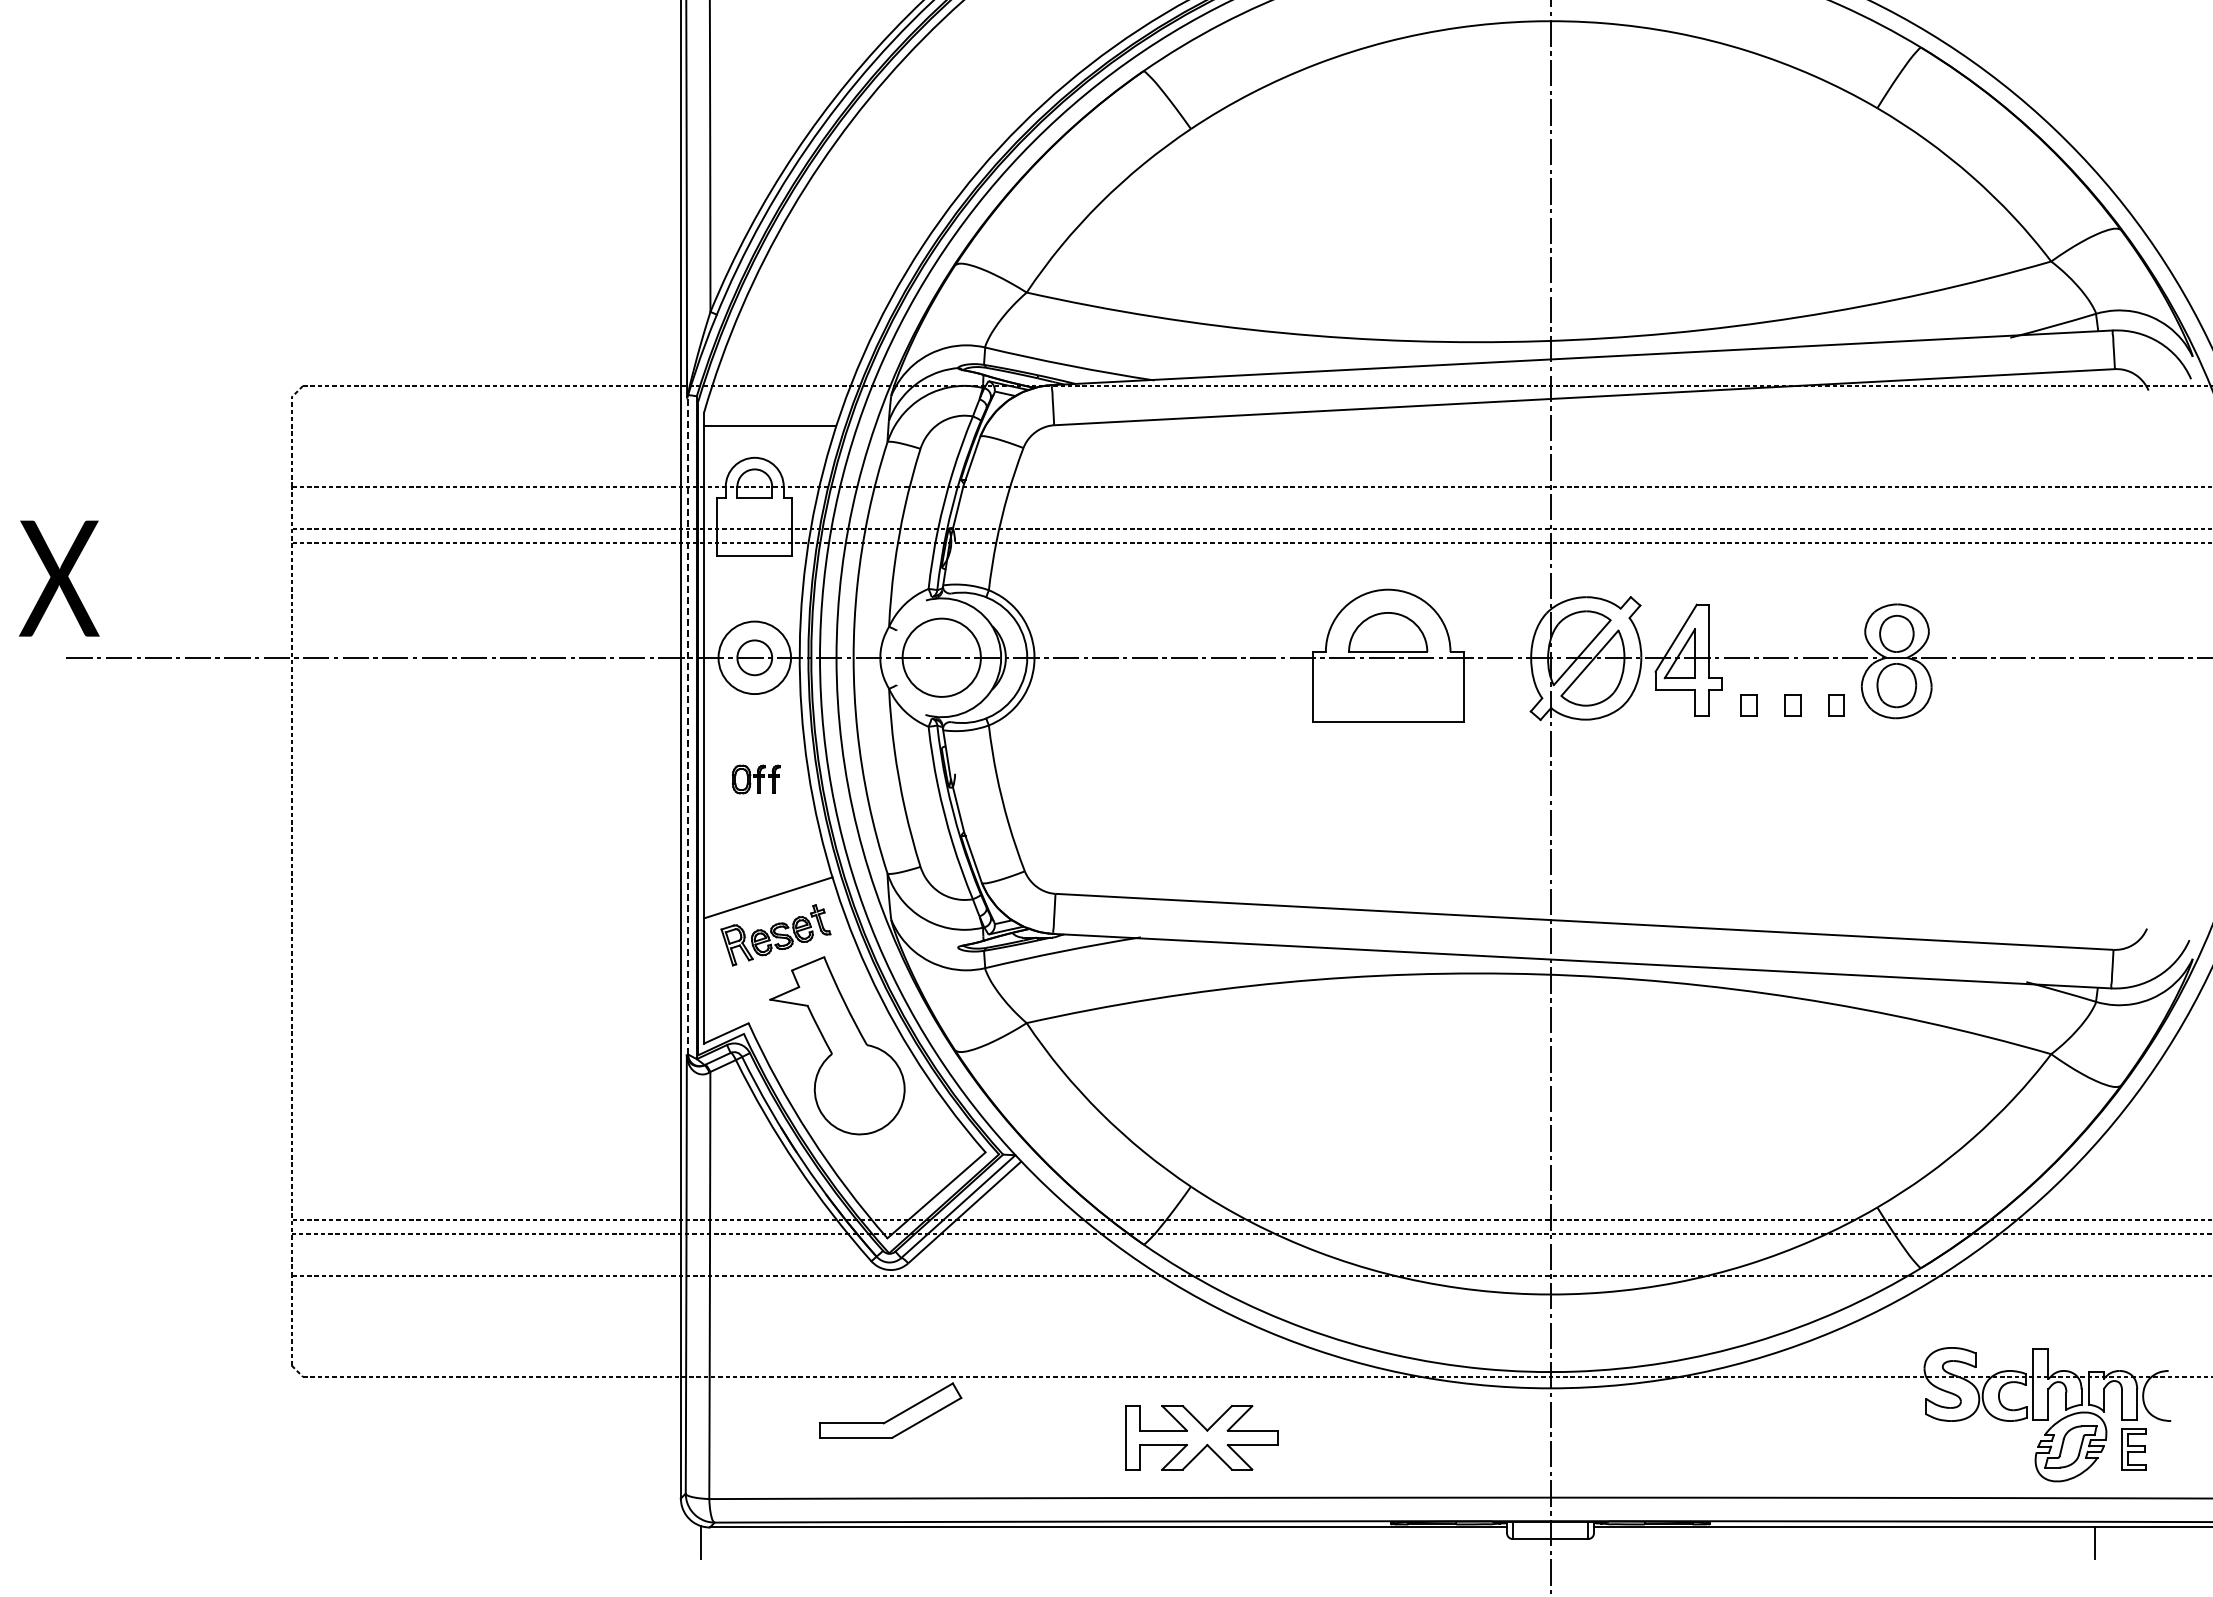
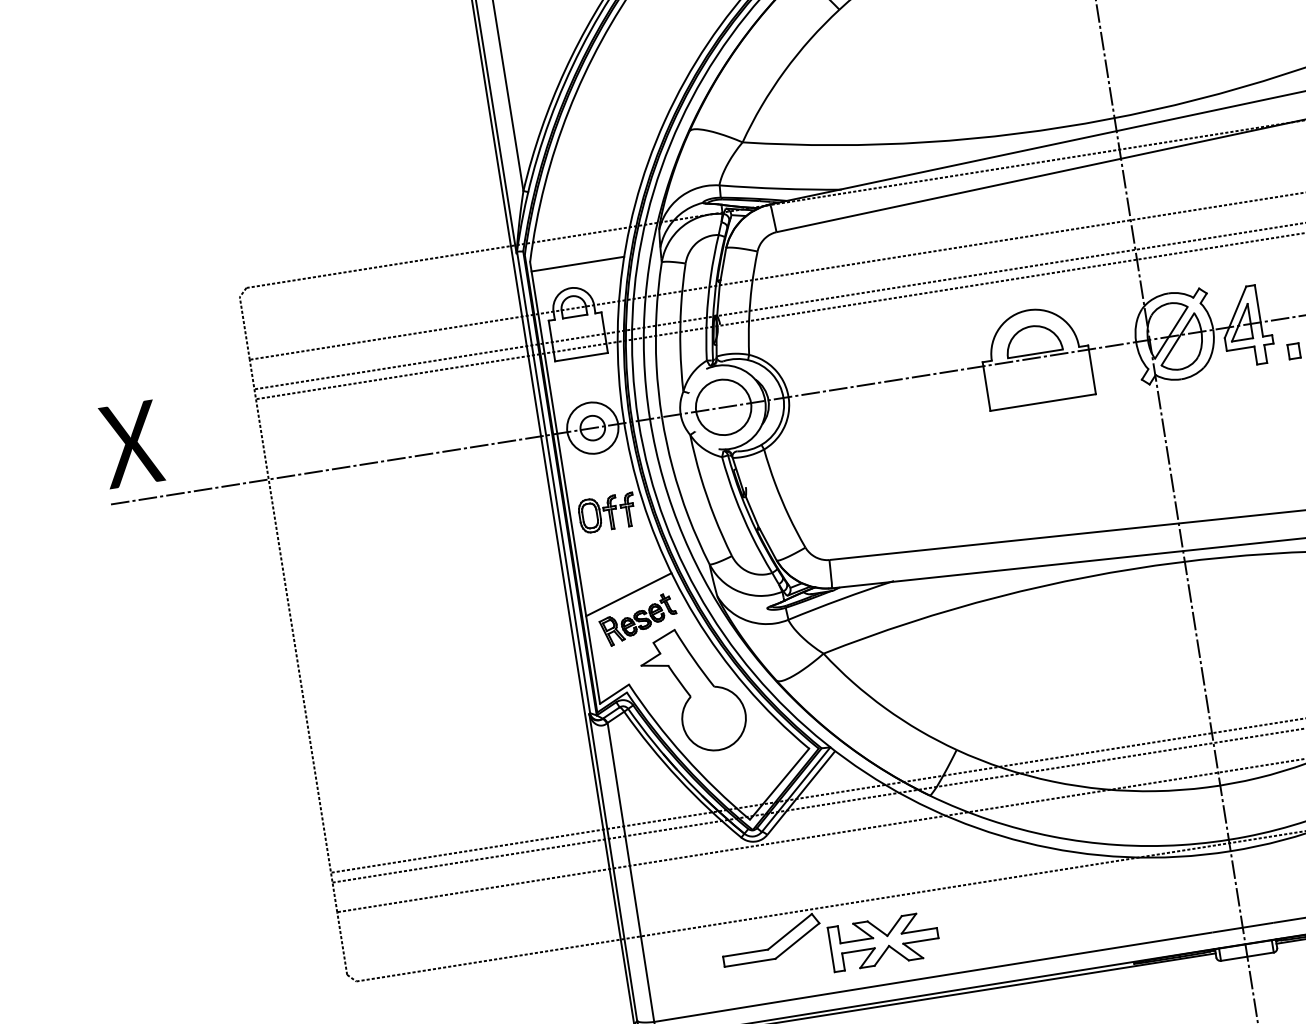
text: (59, 578) -> (131, 444), moved
line: (688, 724) -> (553, 482), dashed -> solid
part: (756, 779) -> (607, 513), size x1.67
part: (1201, 1437) -> (884, 941), moved

